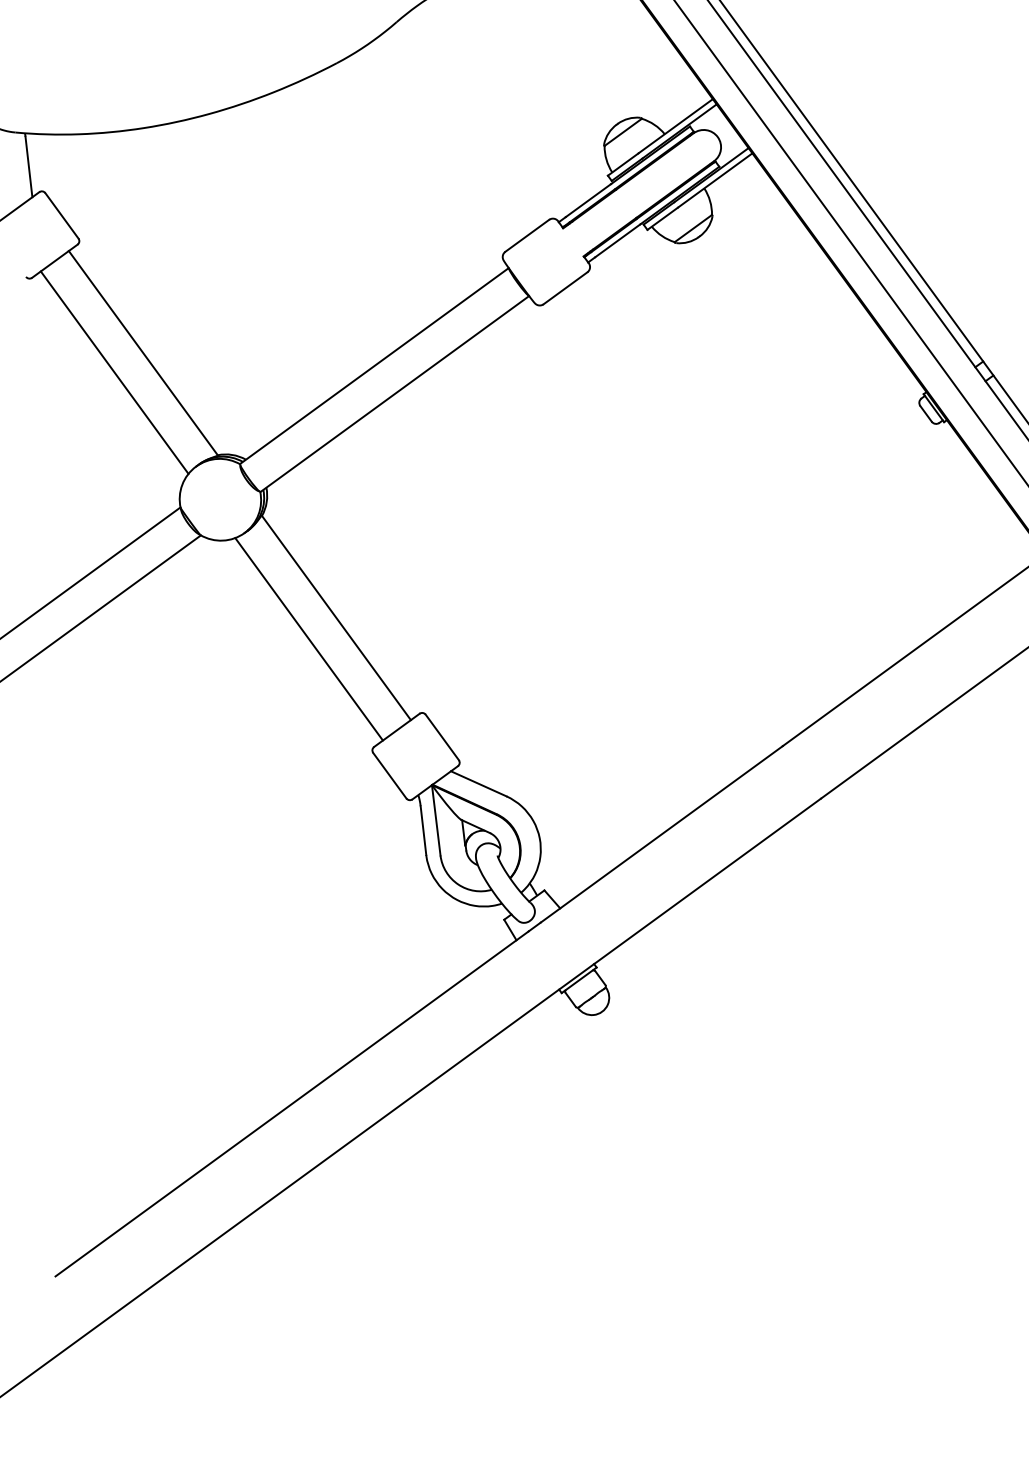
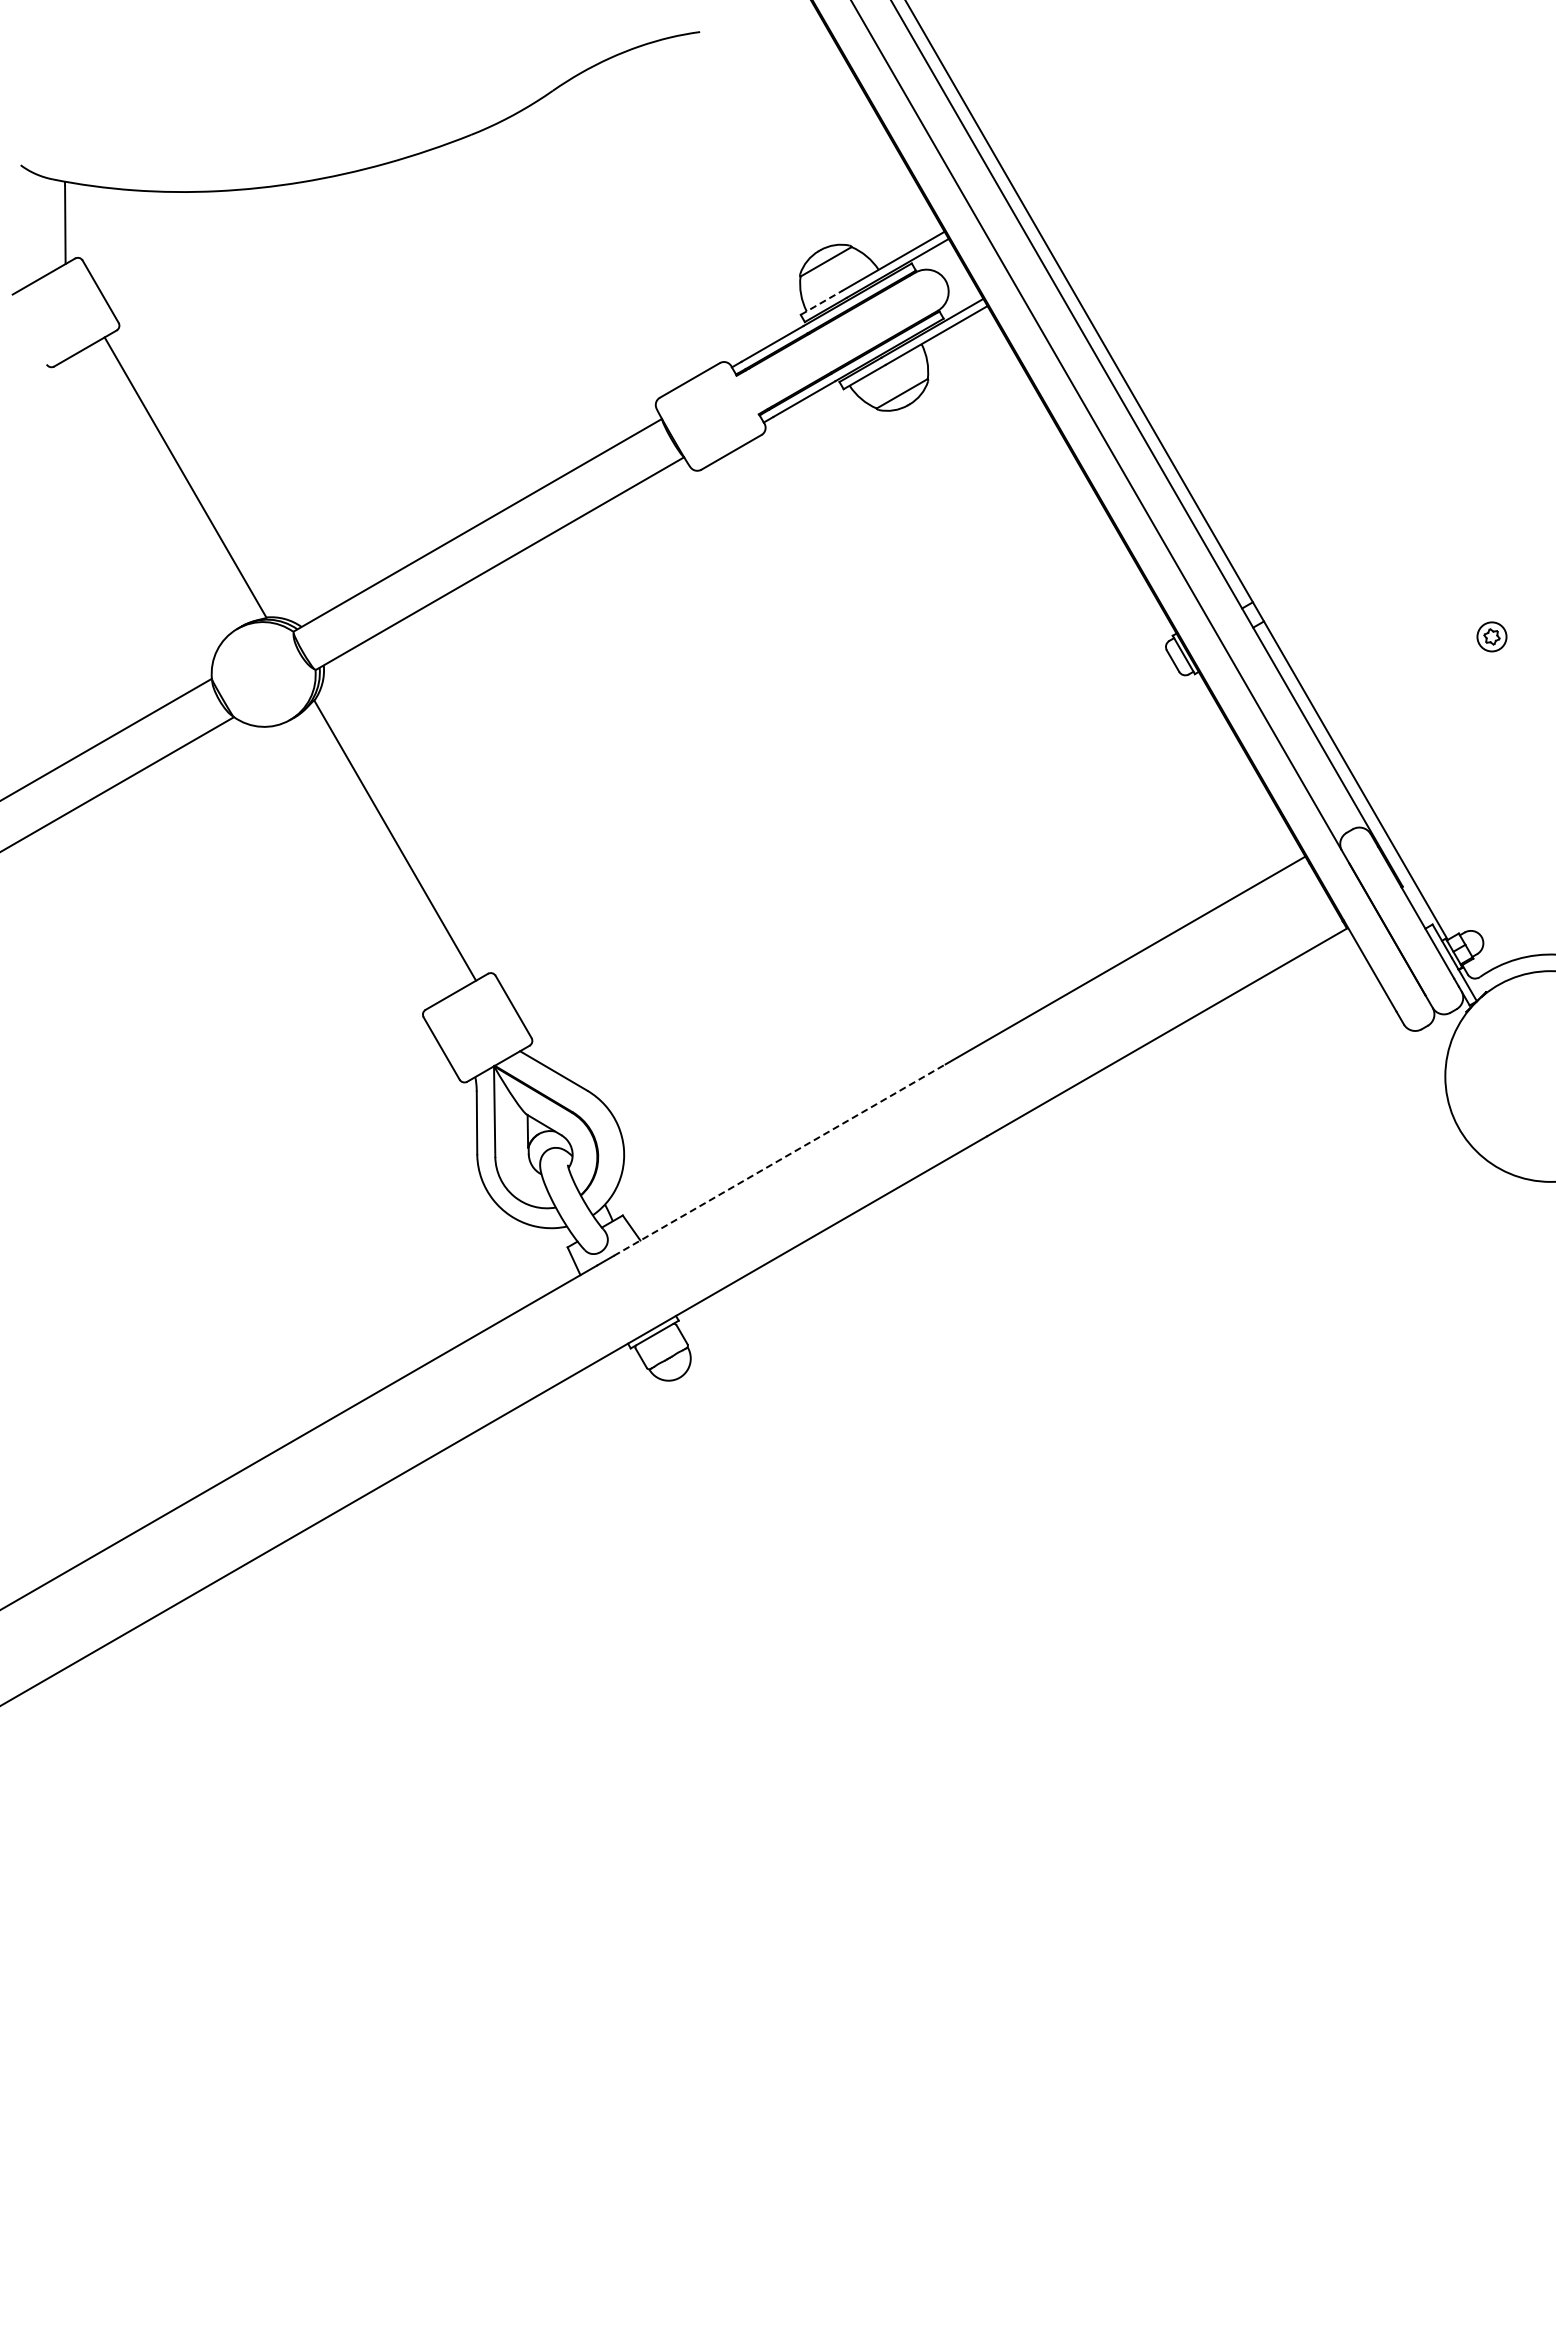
line: (623, 164) -> (822, 302), solid -> dashed
line: (114, 372) -> (146, 498), removed
line: (309, 638) -> (357, 863), removed
line: (661, 834) -> (779, 1160), solid -> dashed

